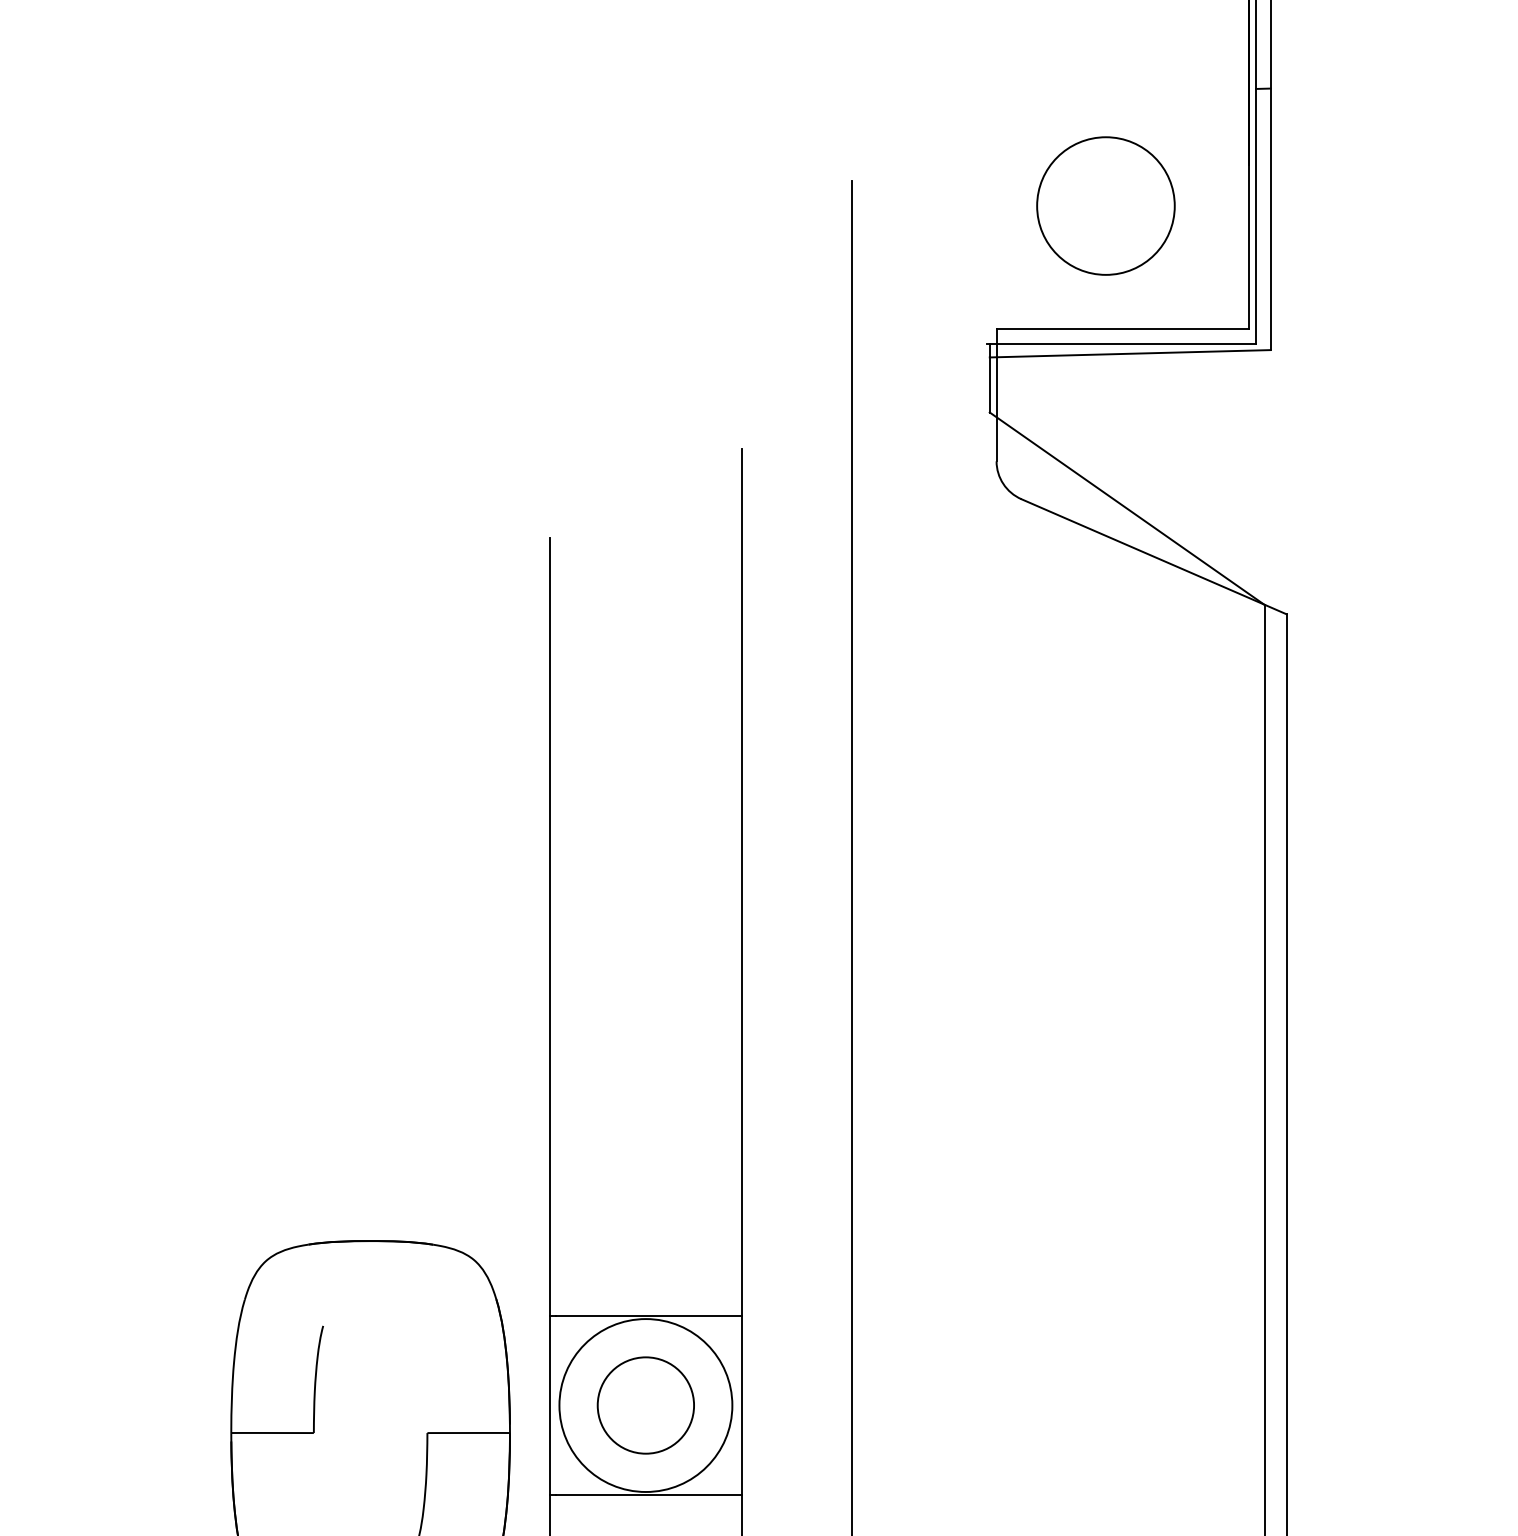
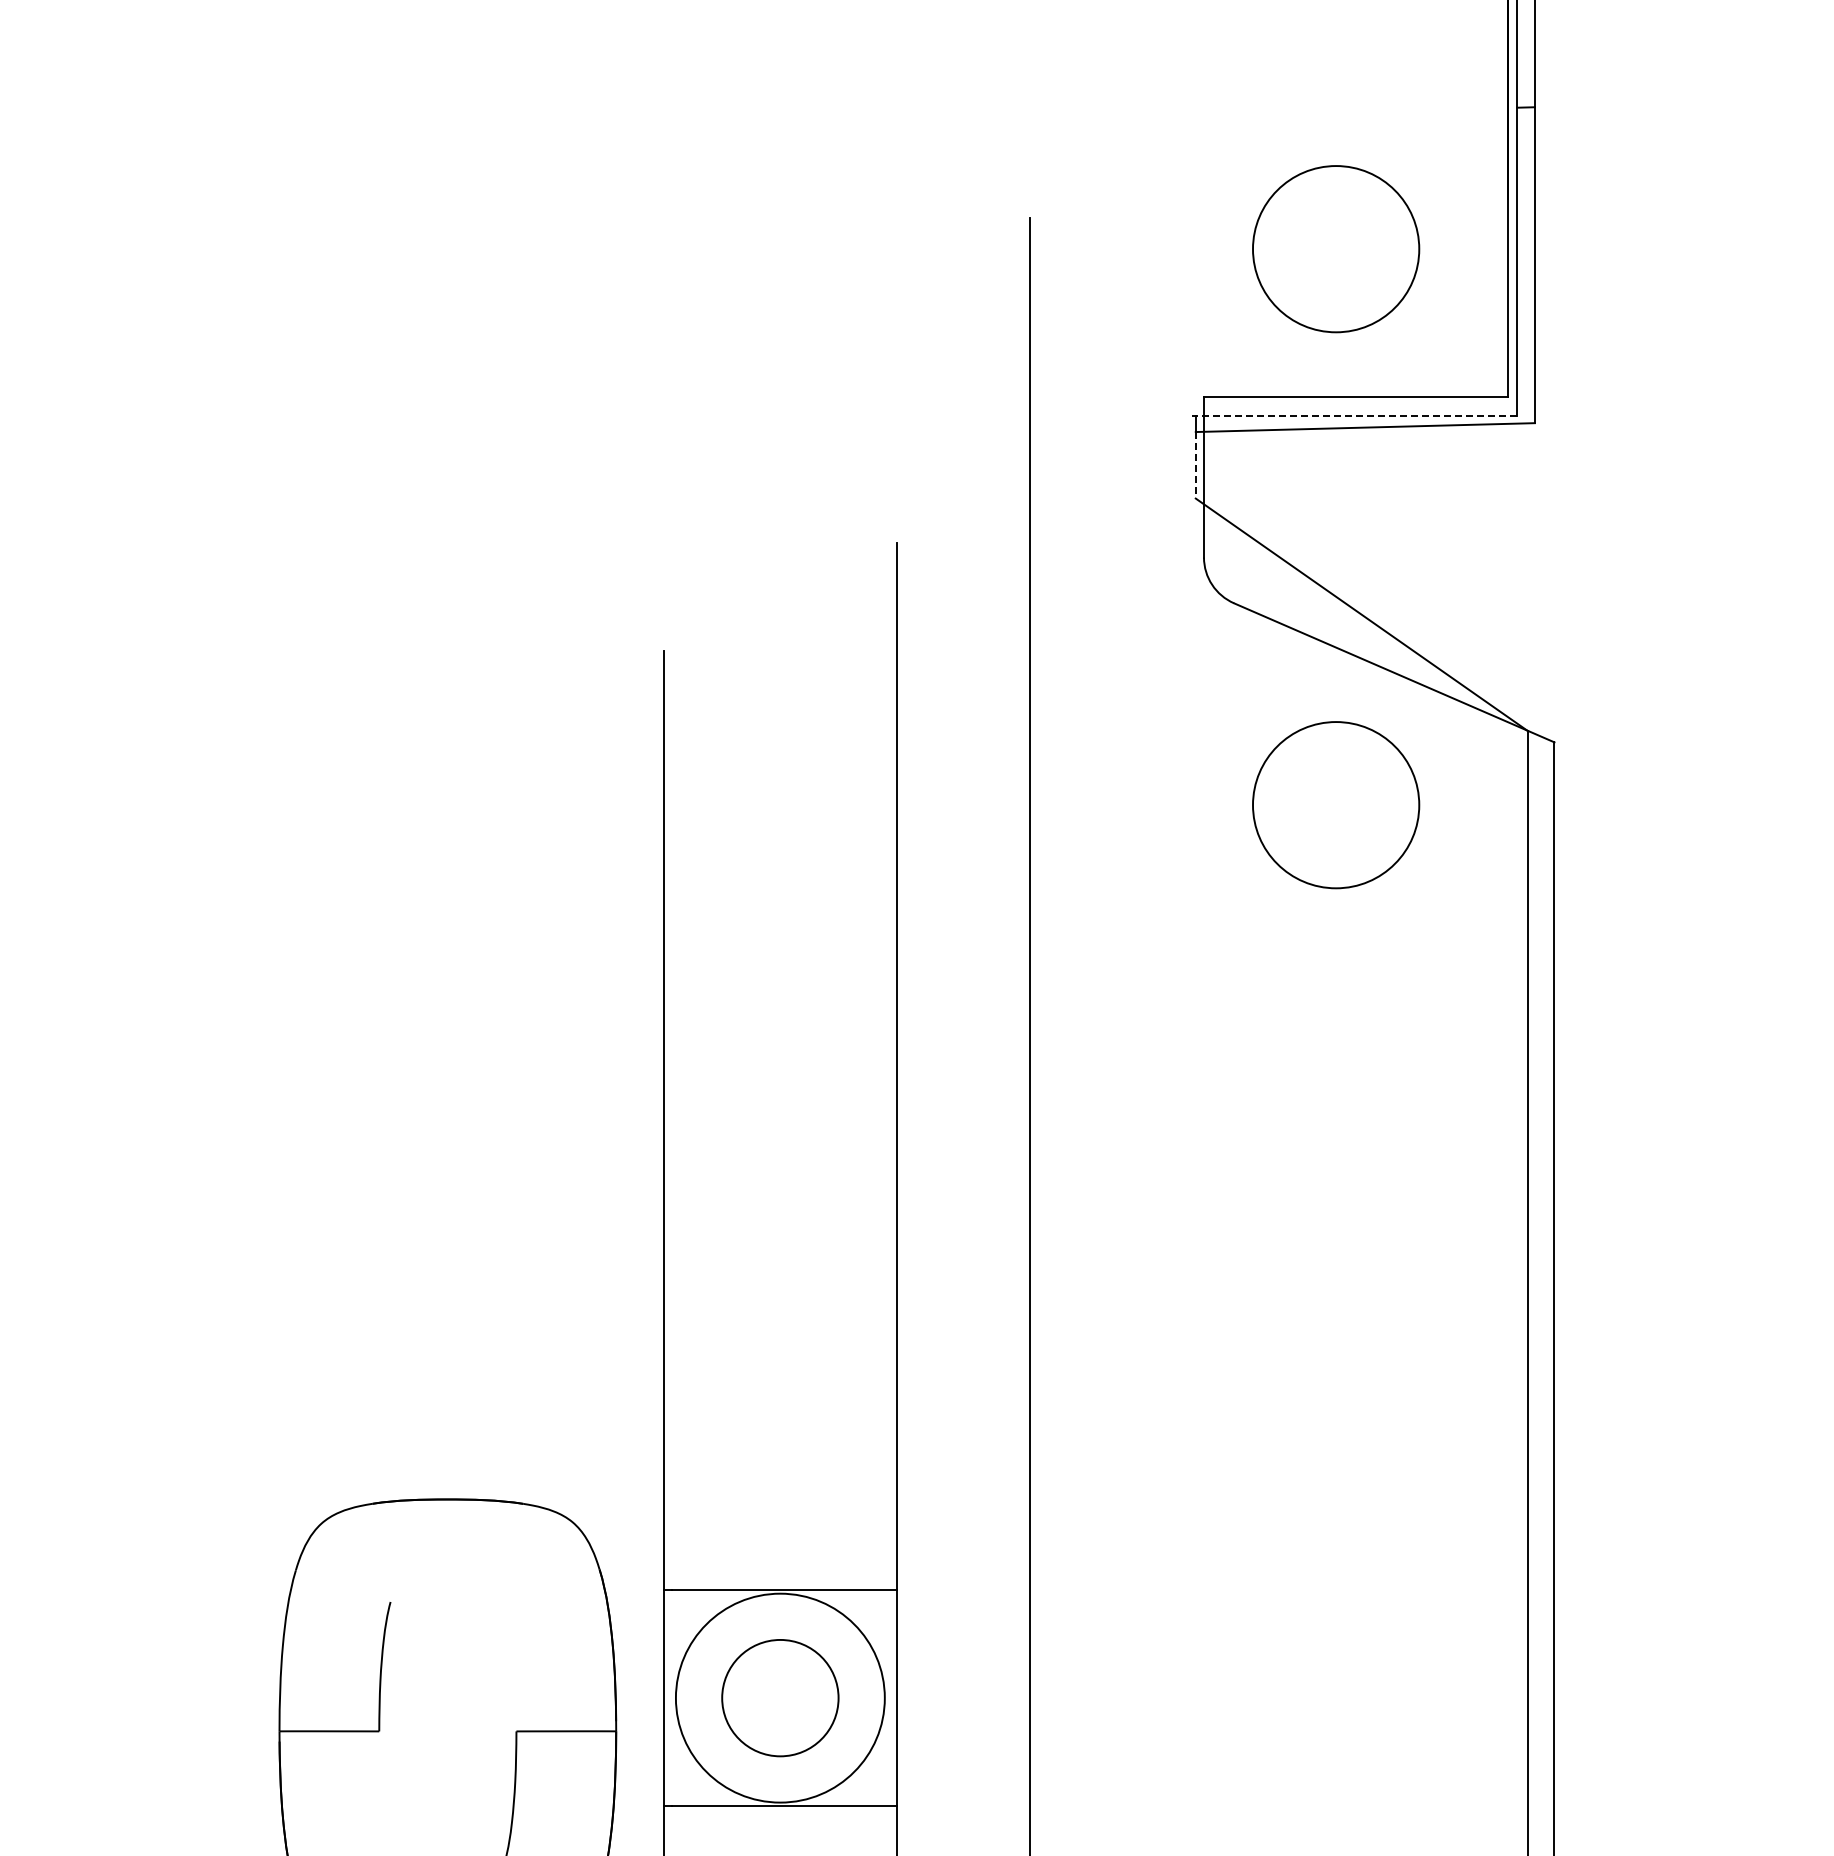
line: (1121, 343) -> (1354, 415), solid -> dashed
line: (989, 385) -> (1195, 465), solid -> dashed
circle: (1106, 666) -> (1336, 805), added

